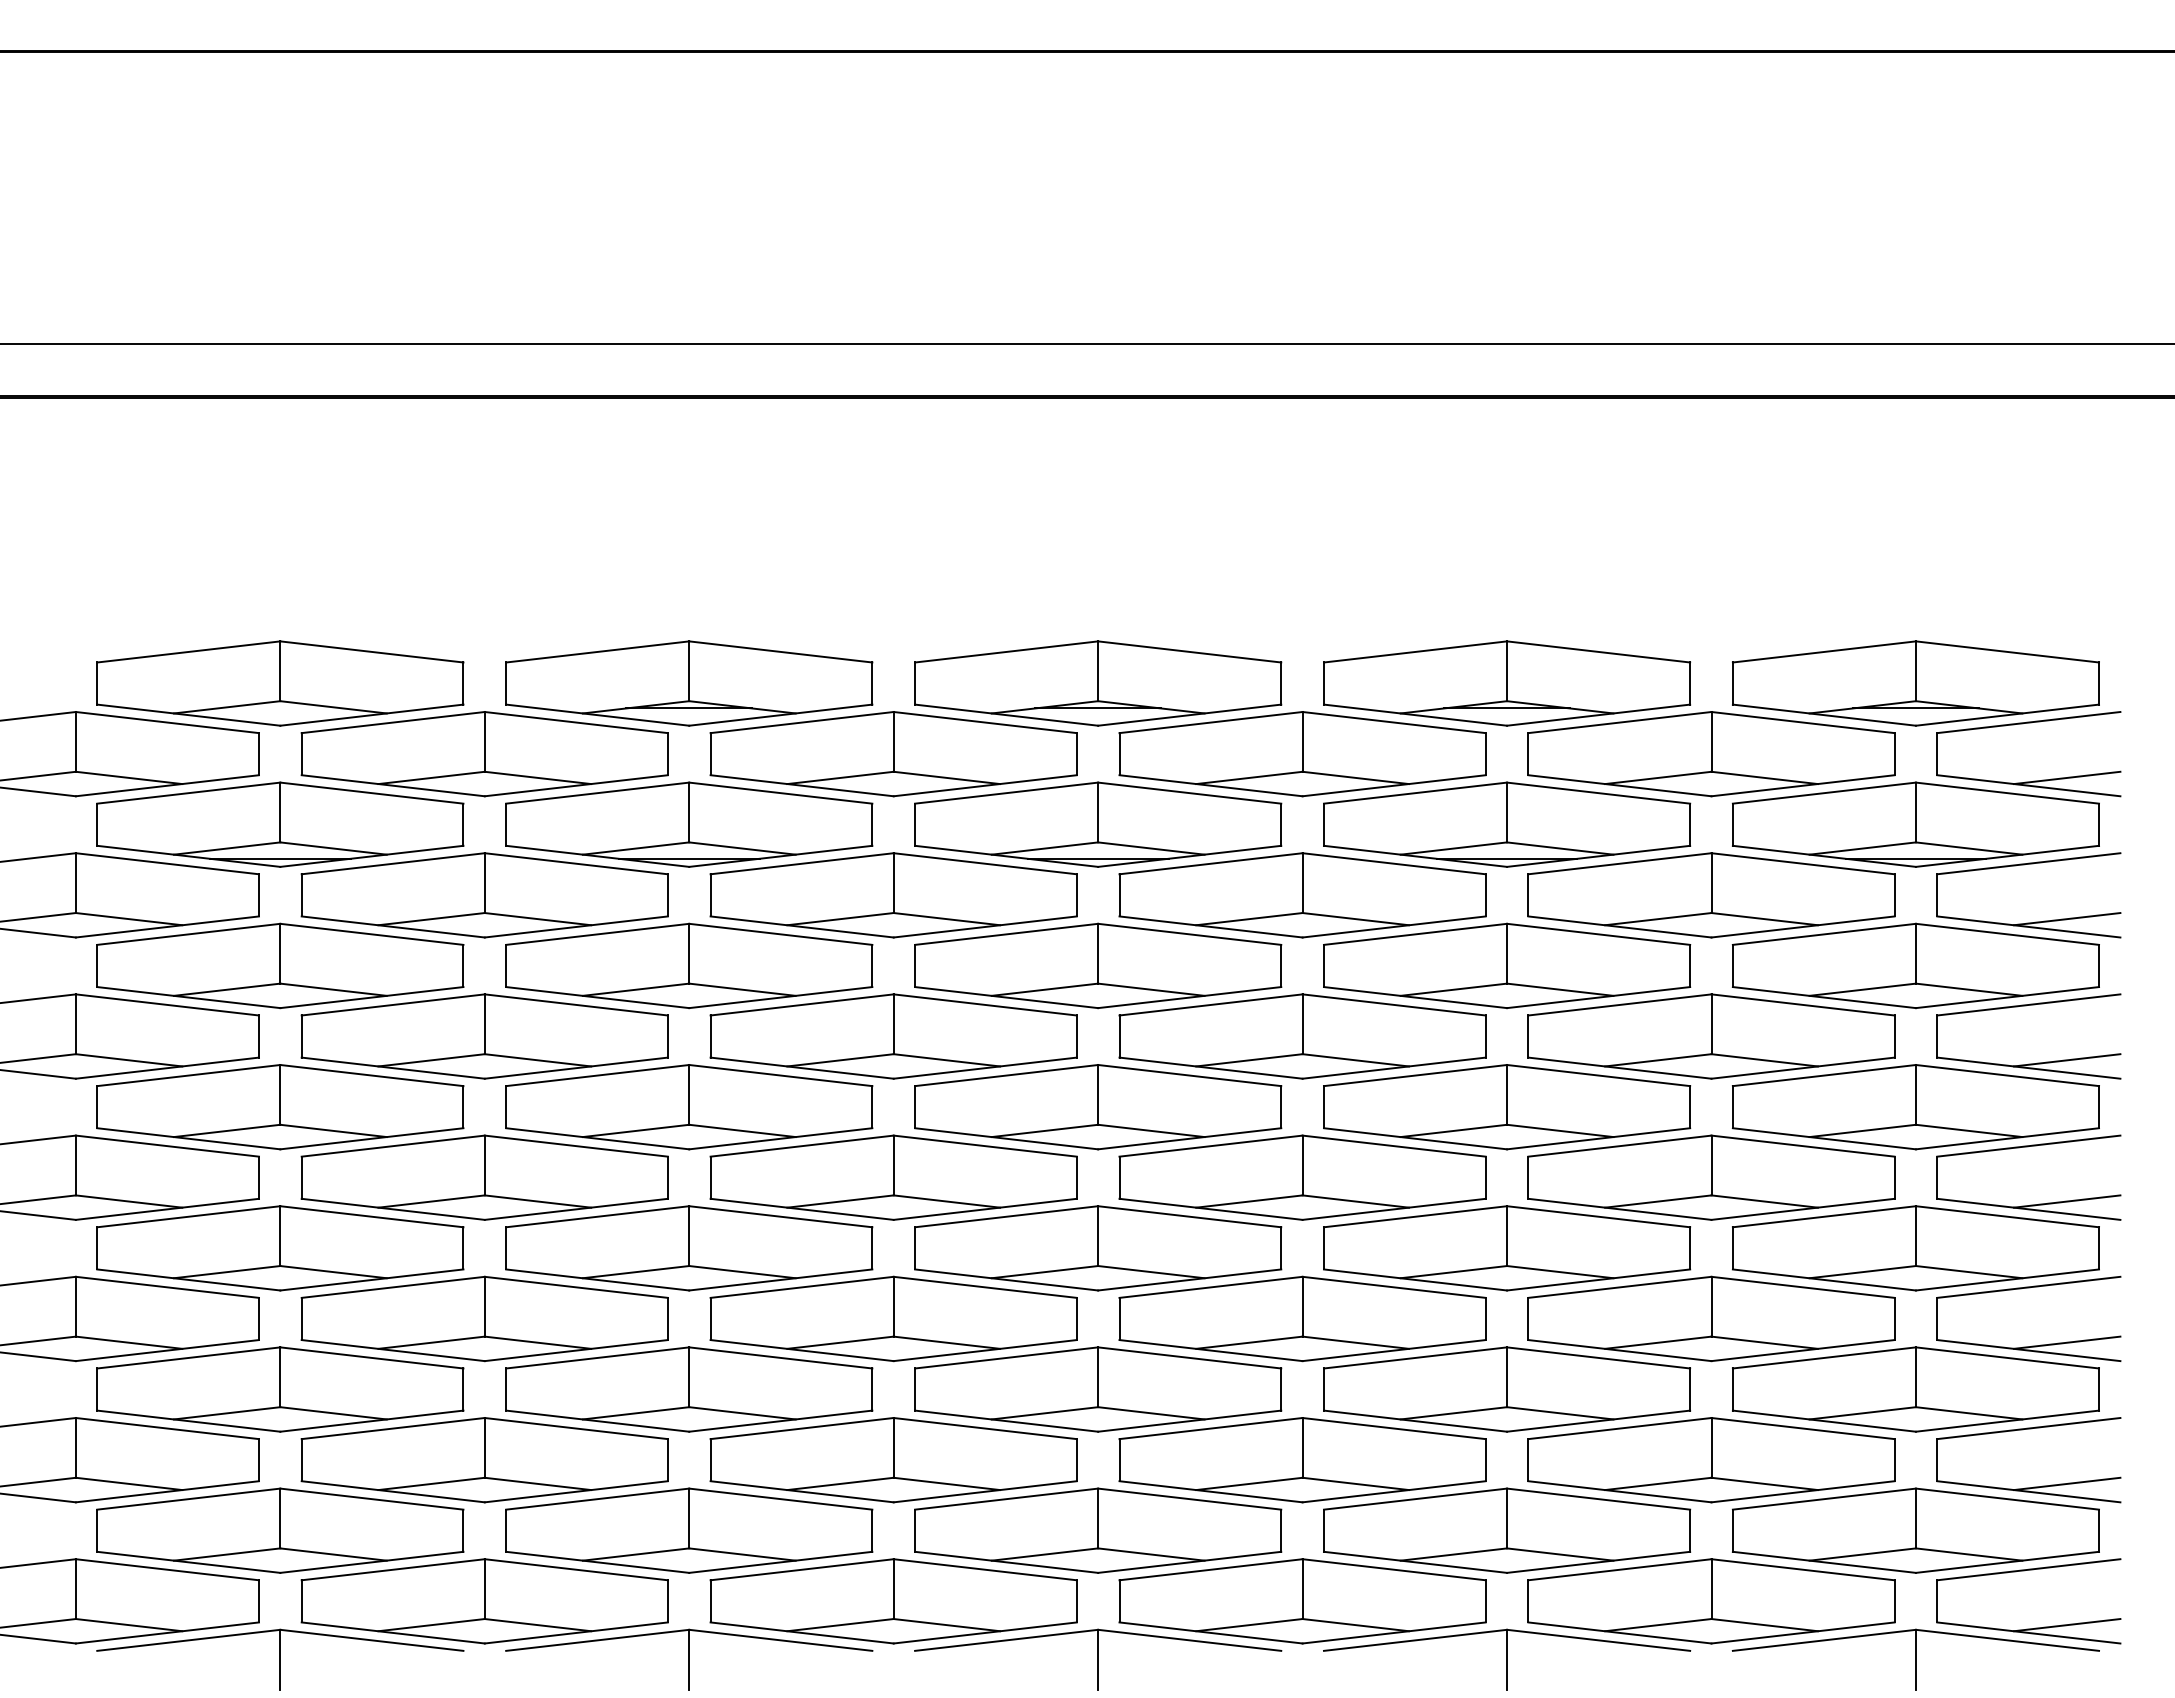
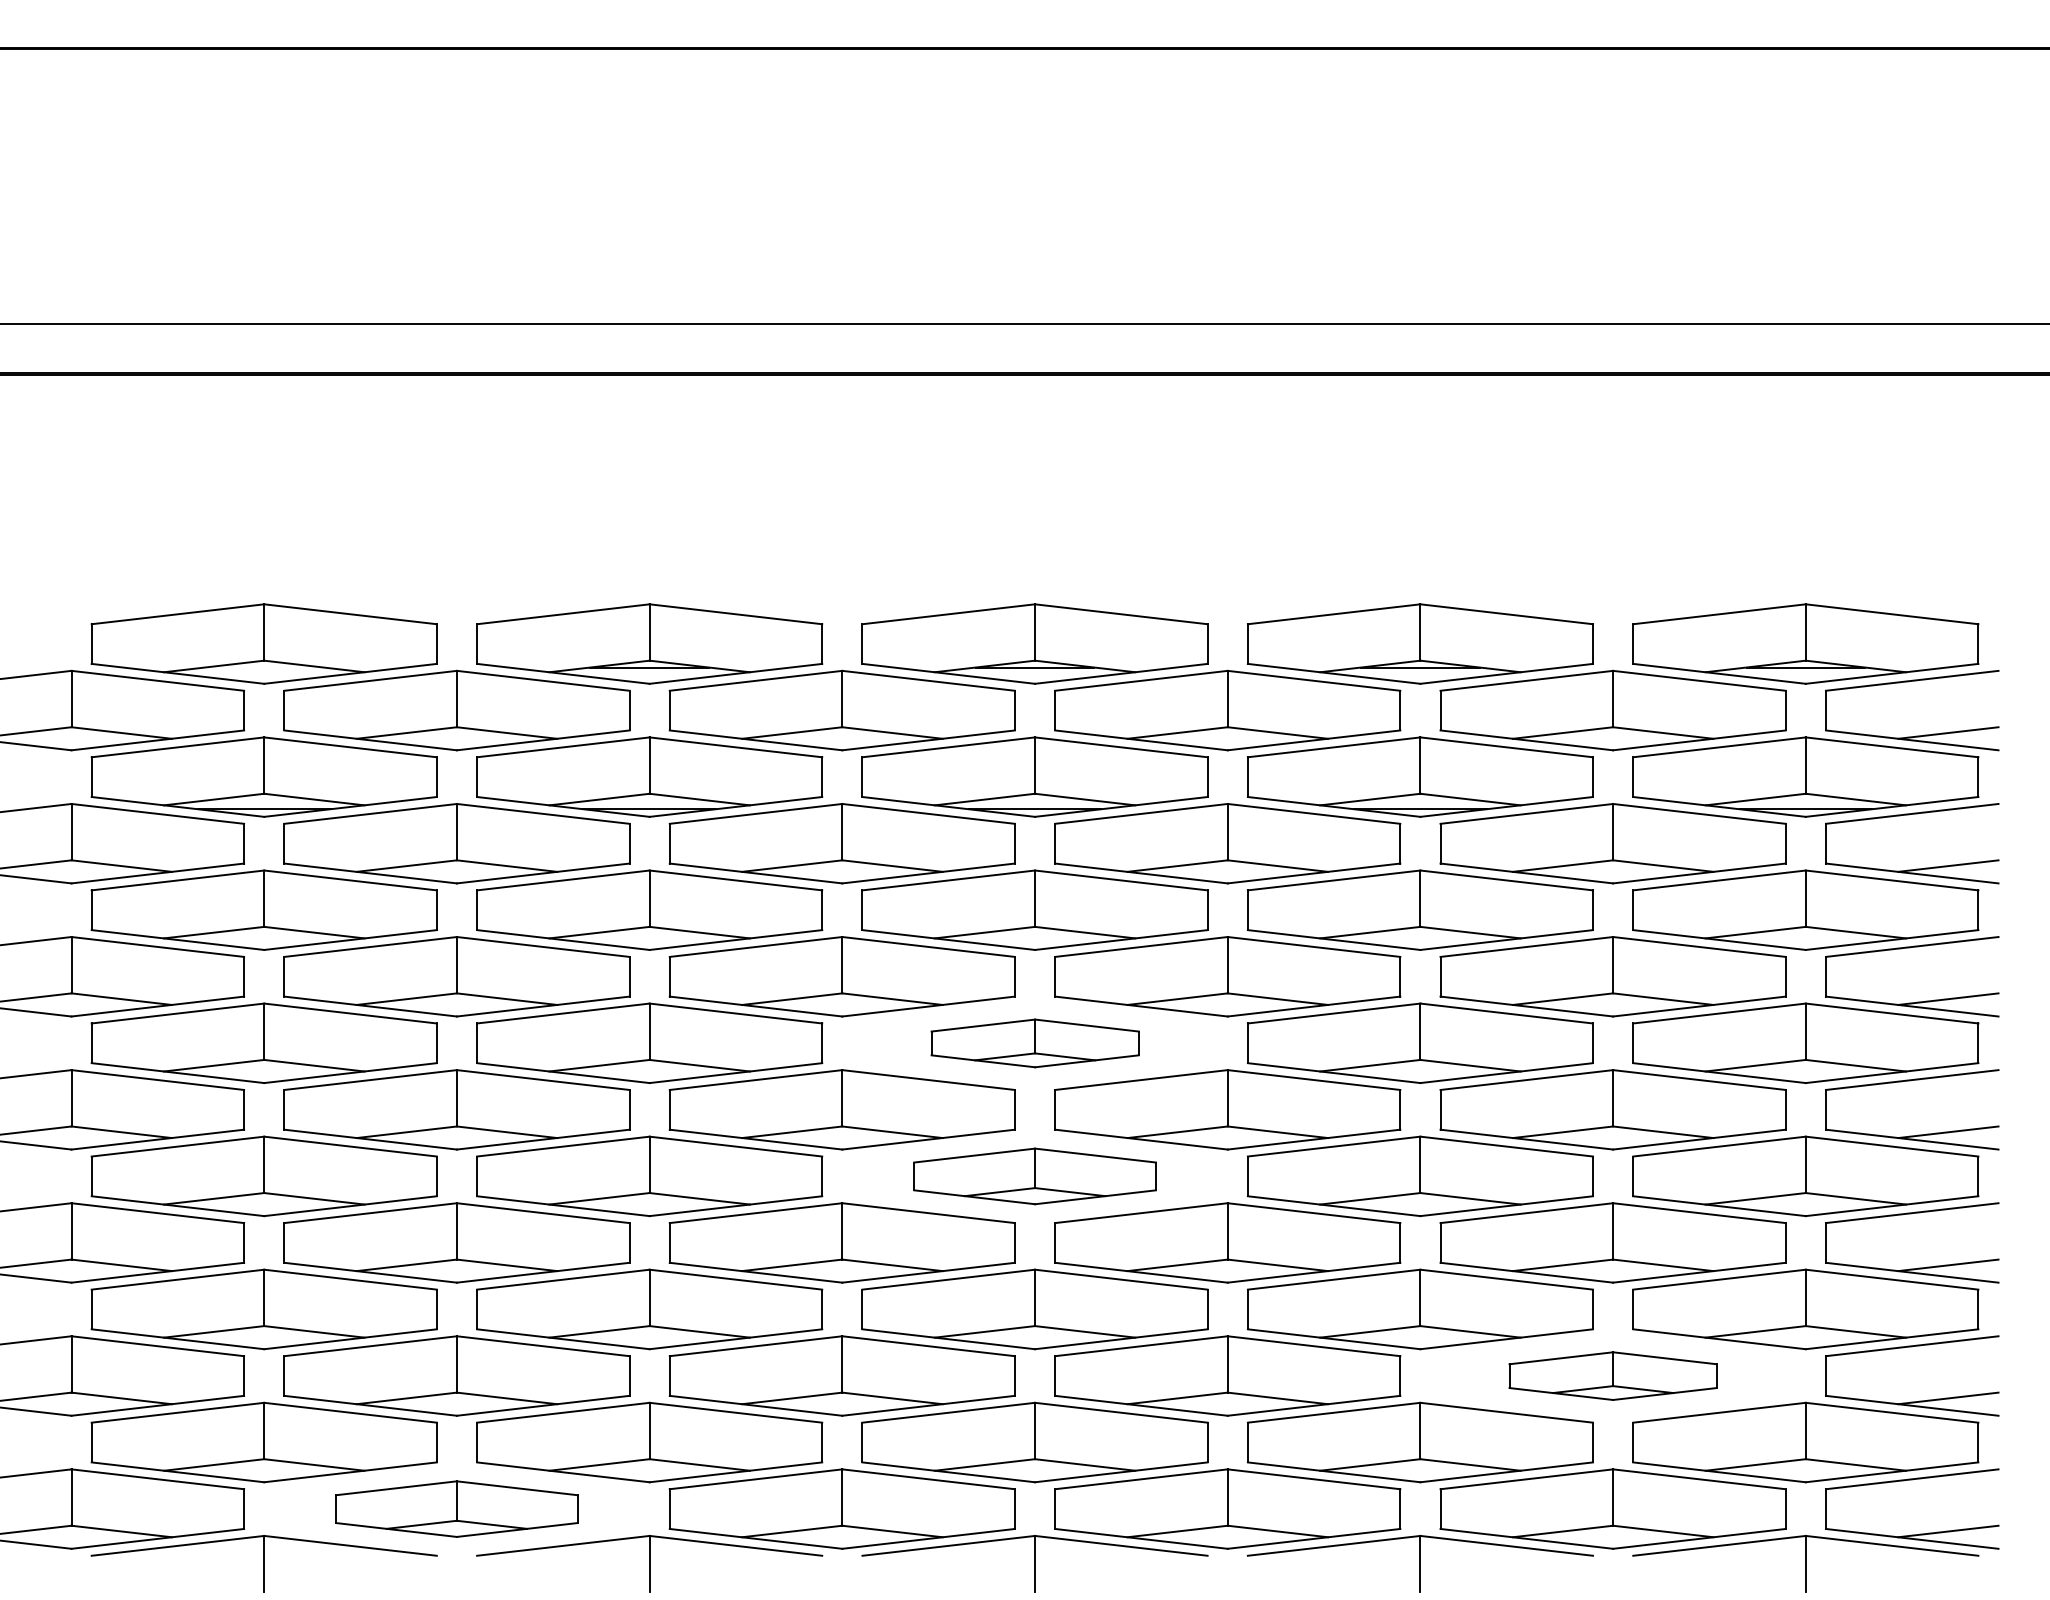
part: (1098, 1107) -> (1035, 1043), size x0.6
part: (1098, 1248) -> (1035, 1176), size x0.7
part: (1711, 1460) -> (1613, 1376), size x0.6
part: (484, 1601) -> (456, 1509), size x0.7

